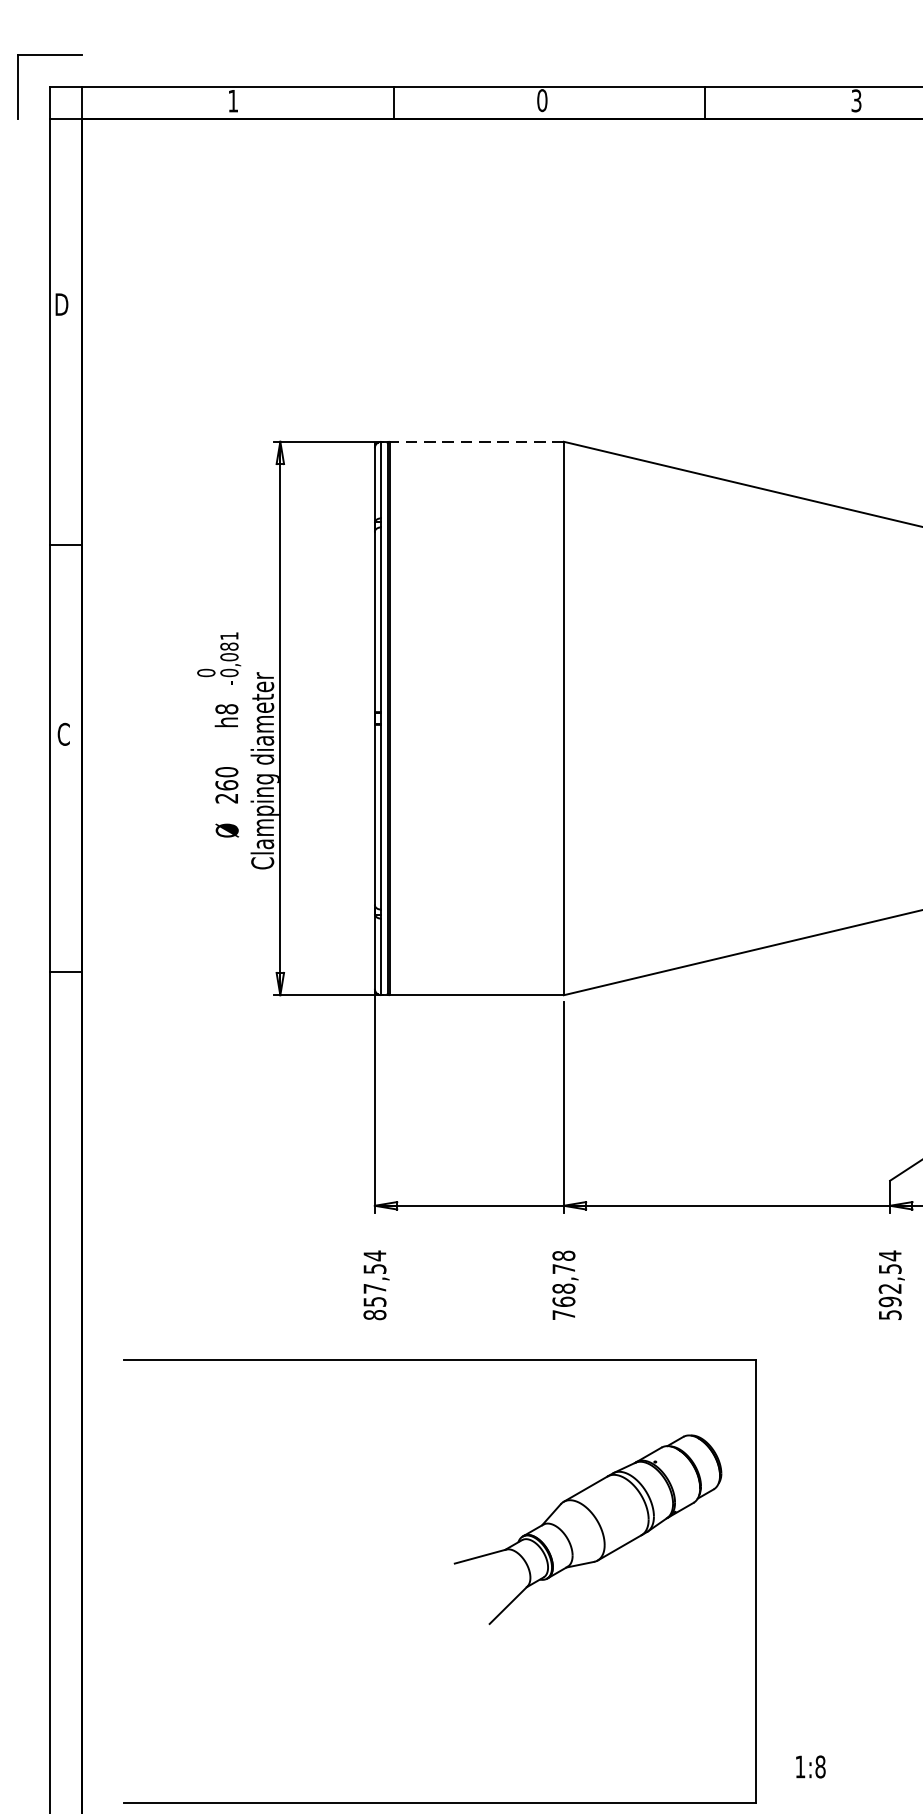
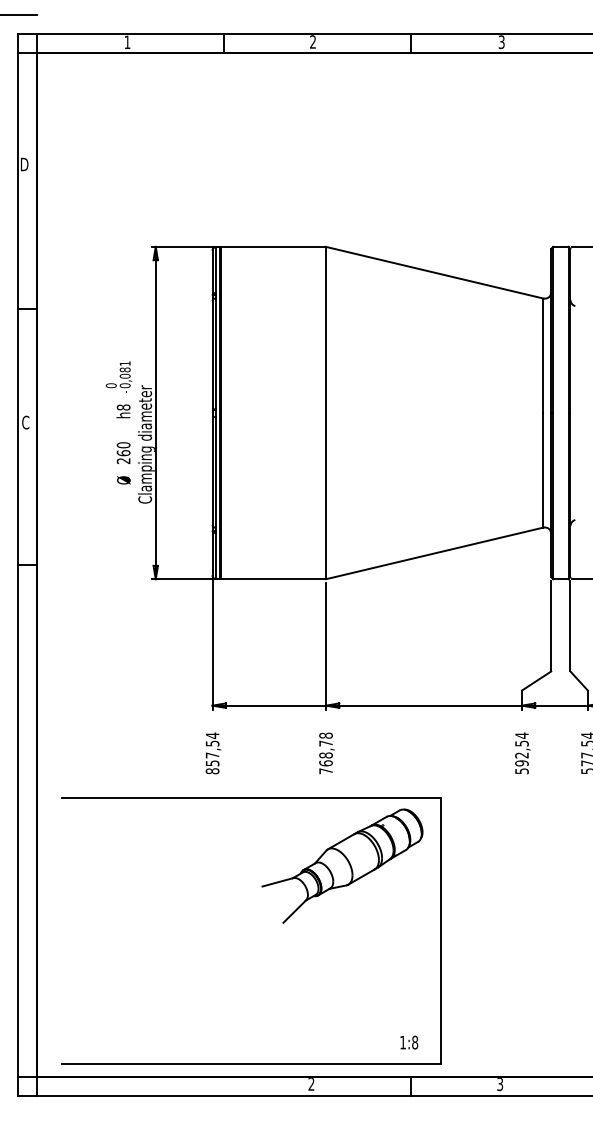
text: (543, 99) -> (313, 41), 0 -> 2
line: (476, 441) -> (273, 246), dashed -> solid
part: (587, 1528) -> (342, 865), moved
text: (811, 1766) -> (409, 1042), moved

